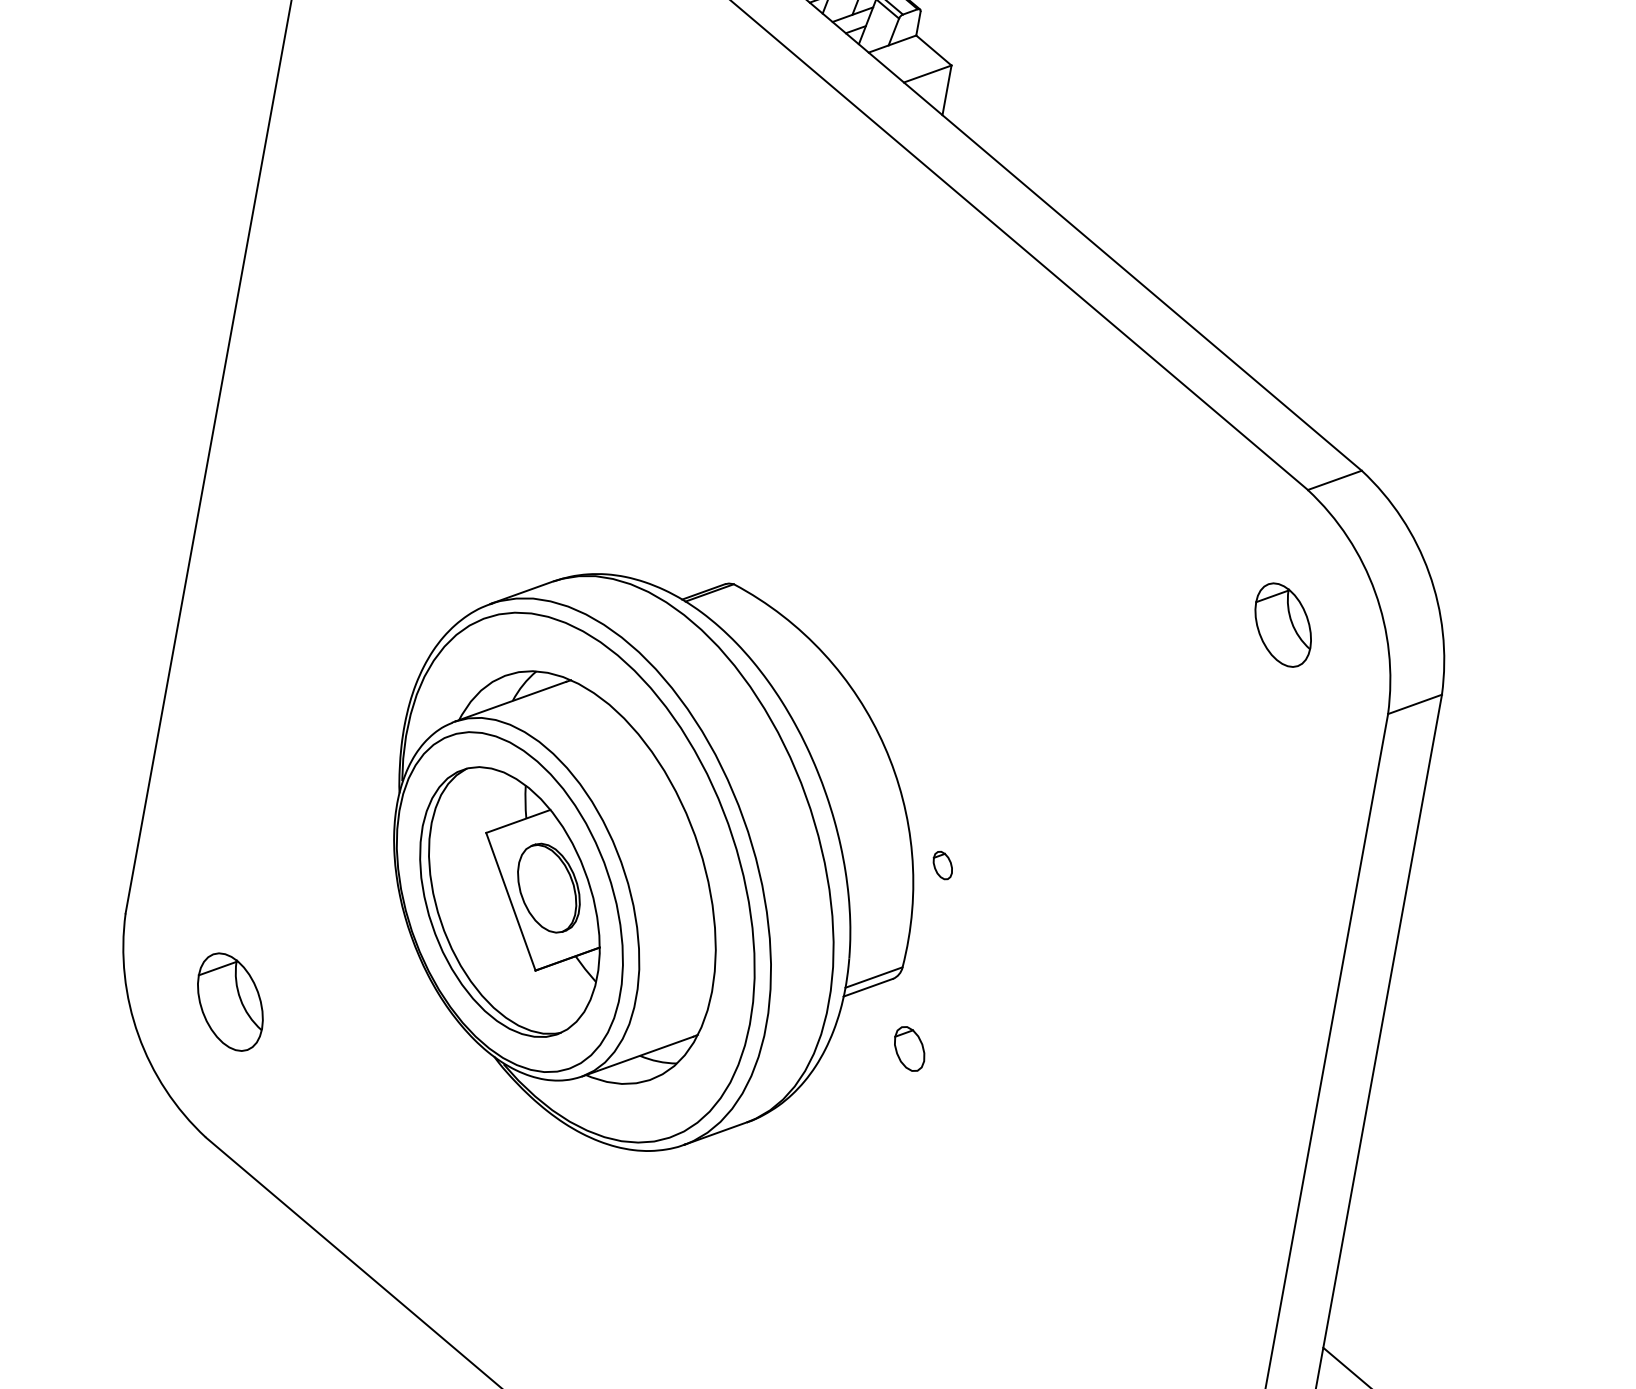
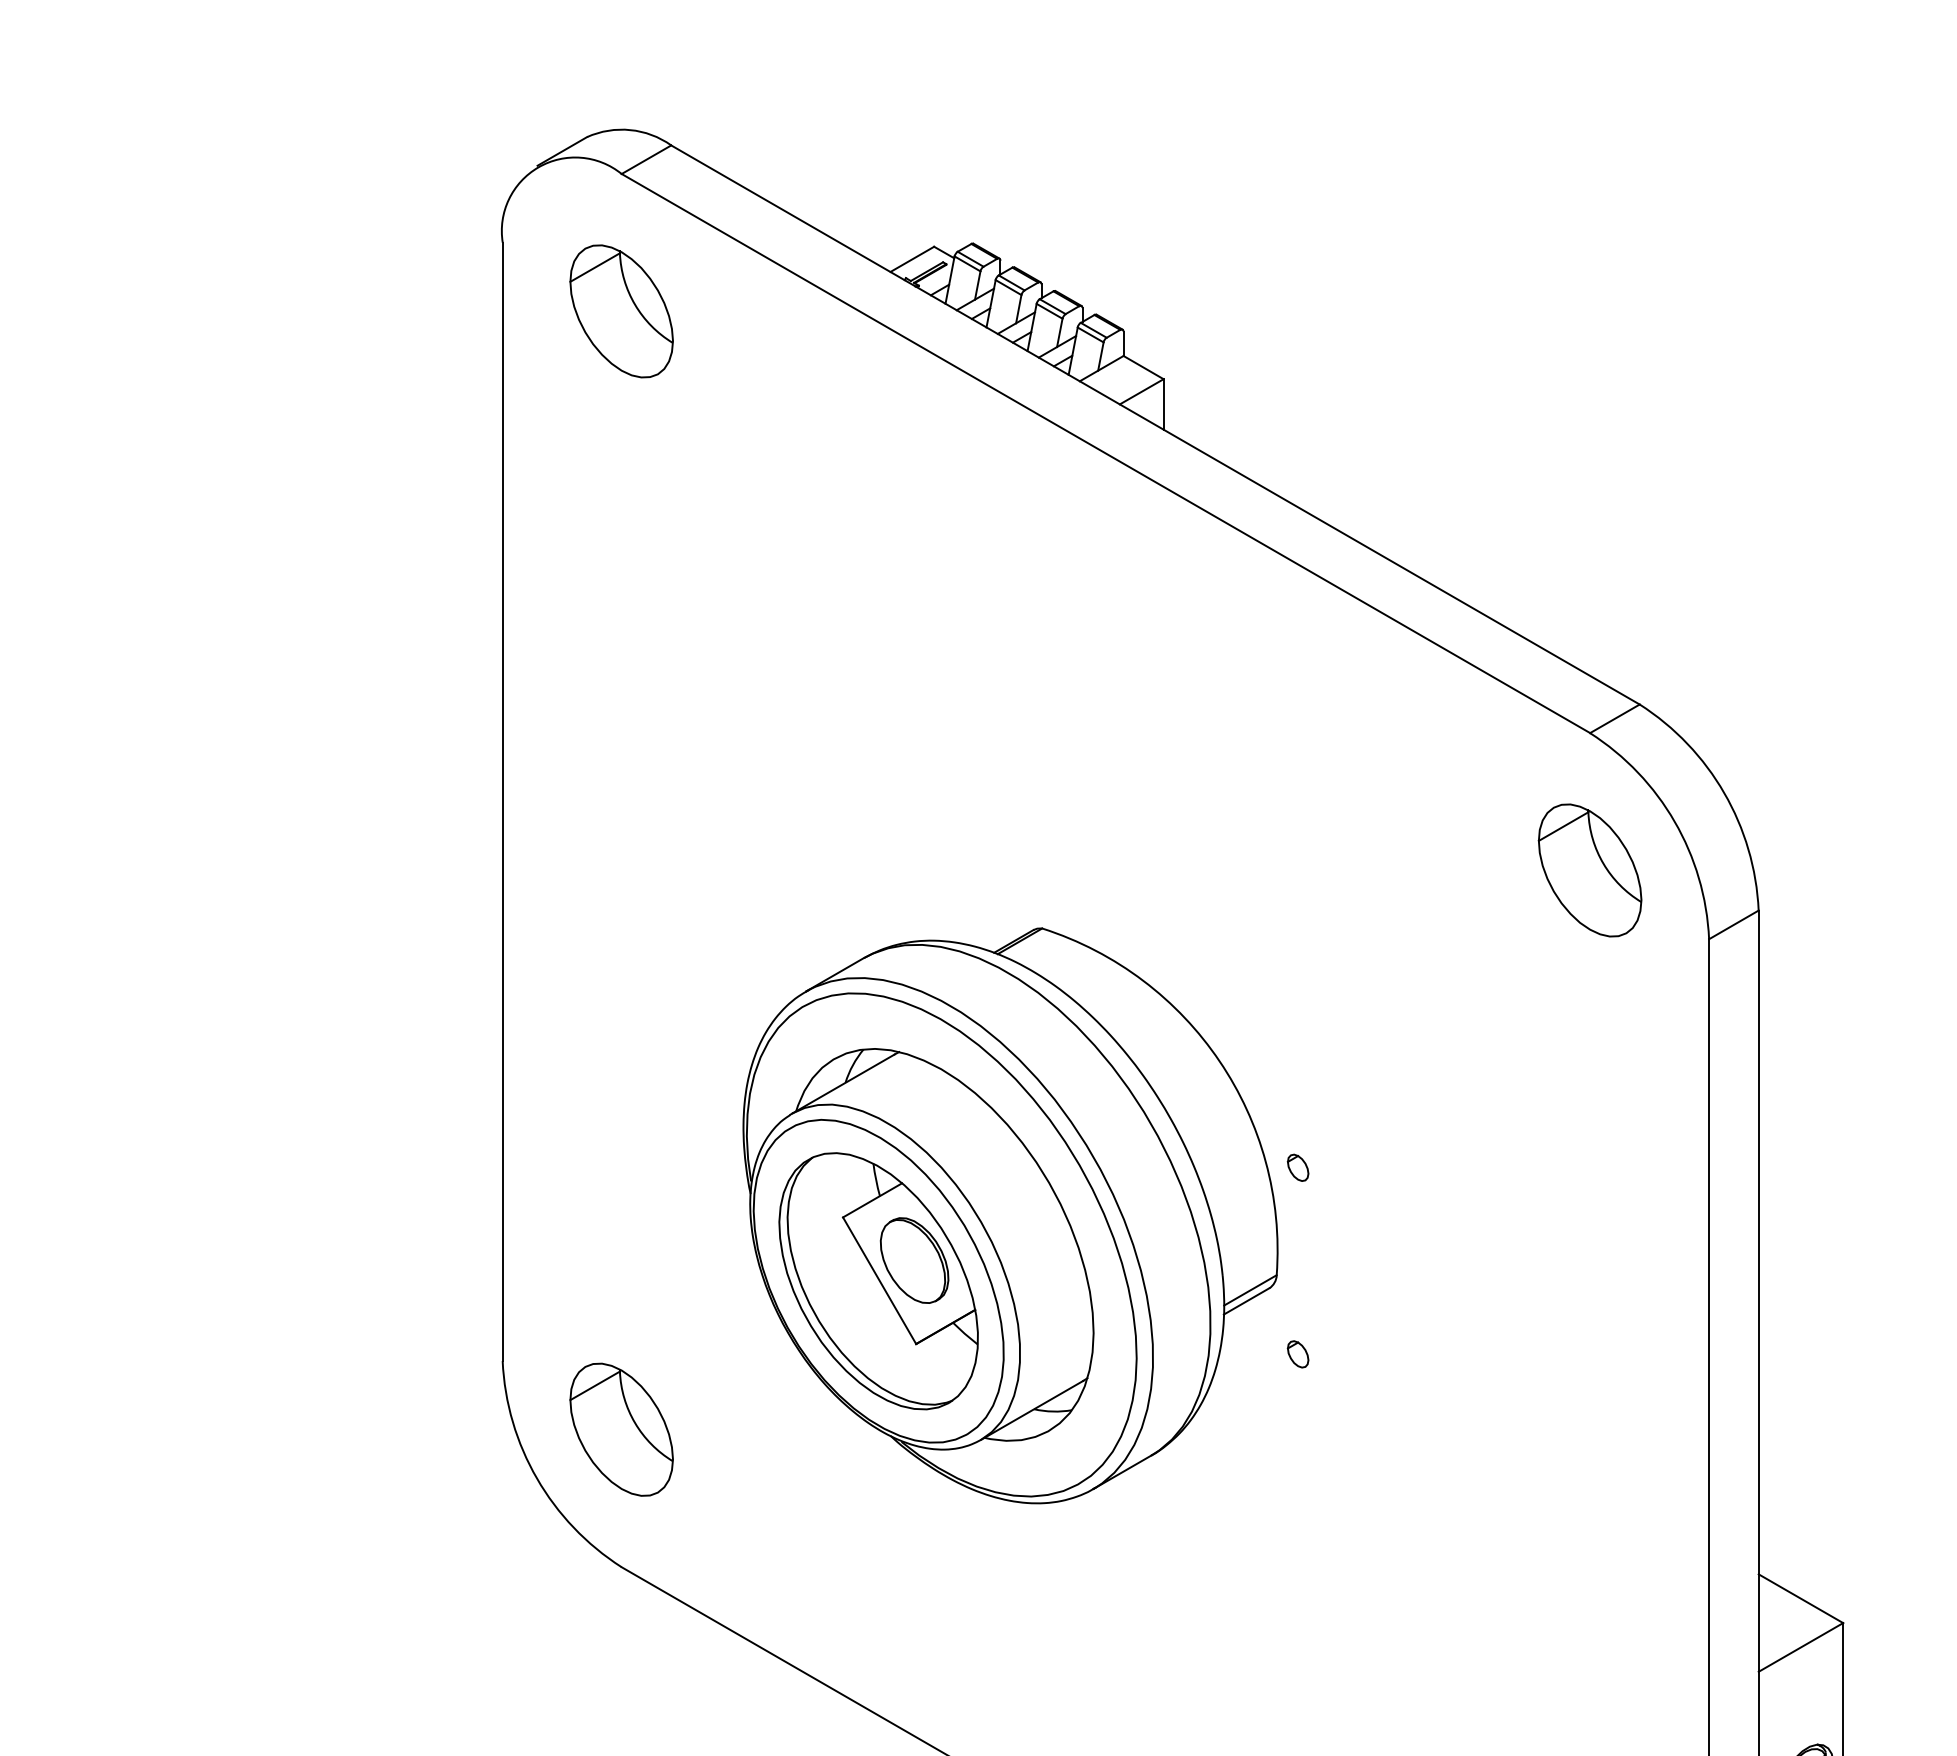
part: (1282, 625) -> (1589, 870), size x1.67
part: (230, 1001) -> (621, 1429), size x1.43
part: (908, 1049) -> (1297, 1354), size x0.62

